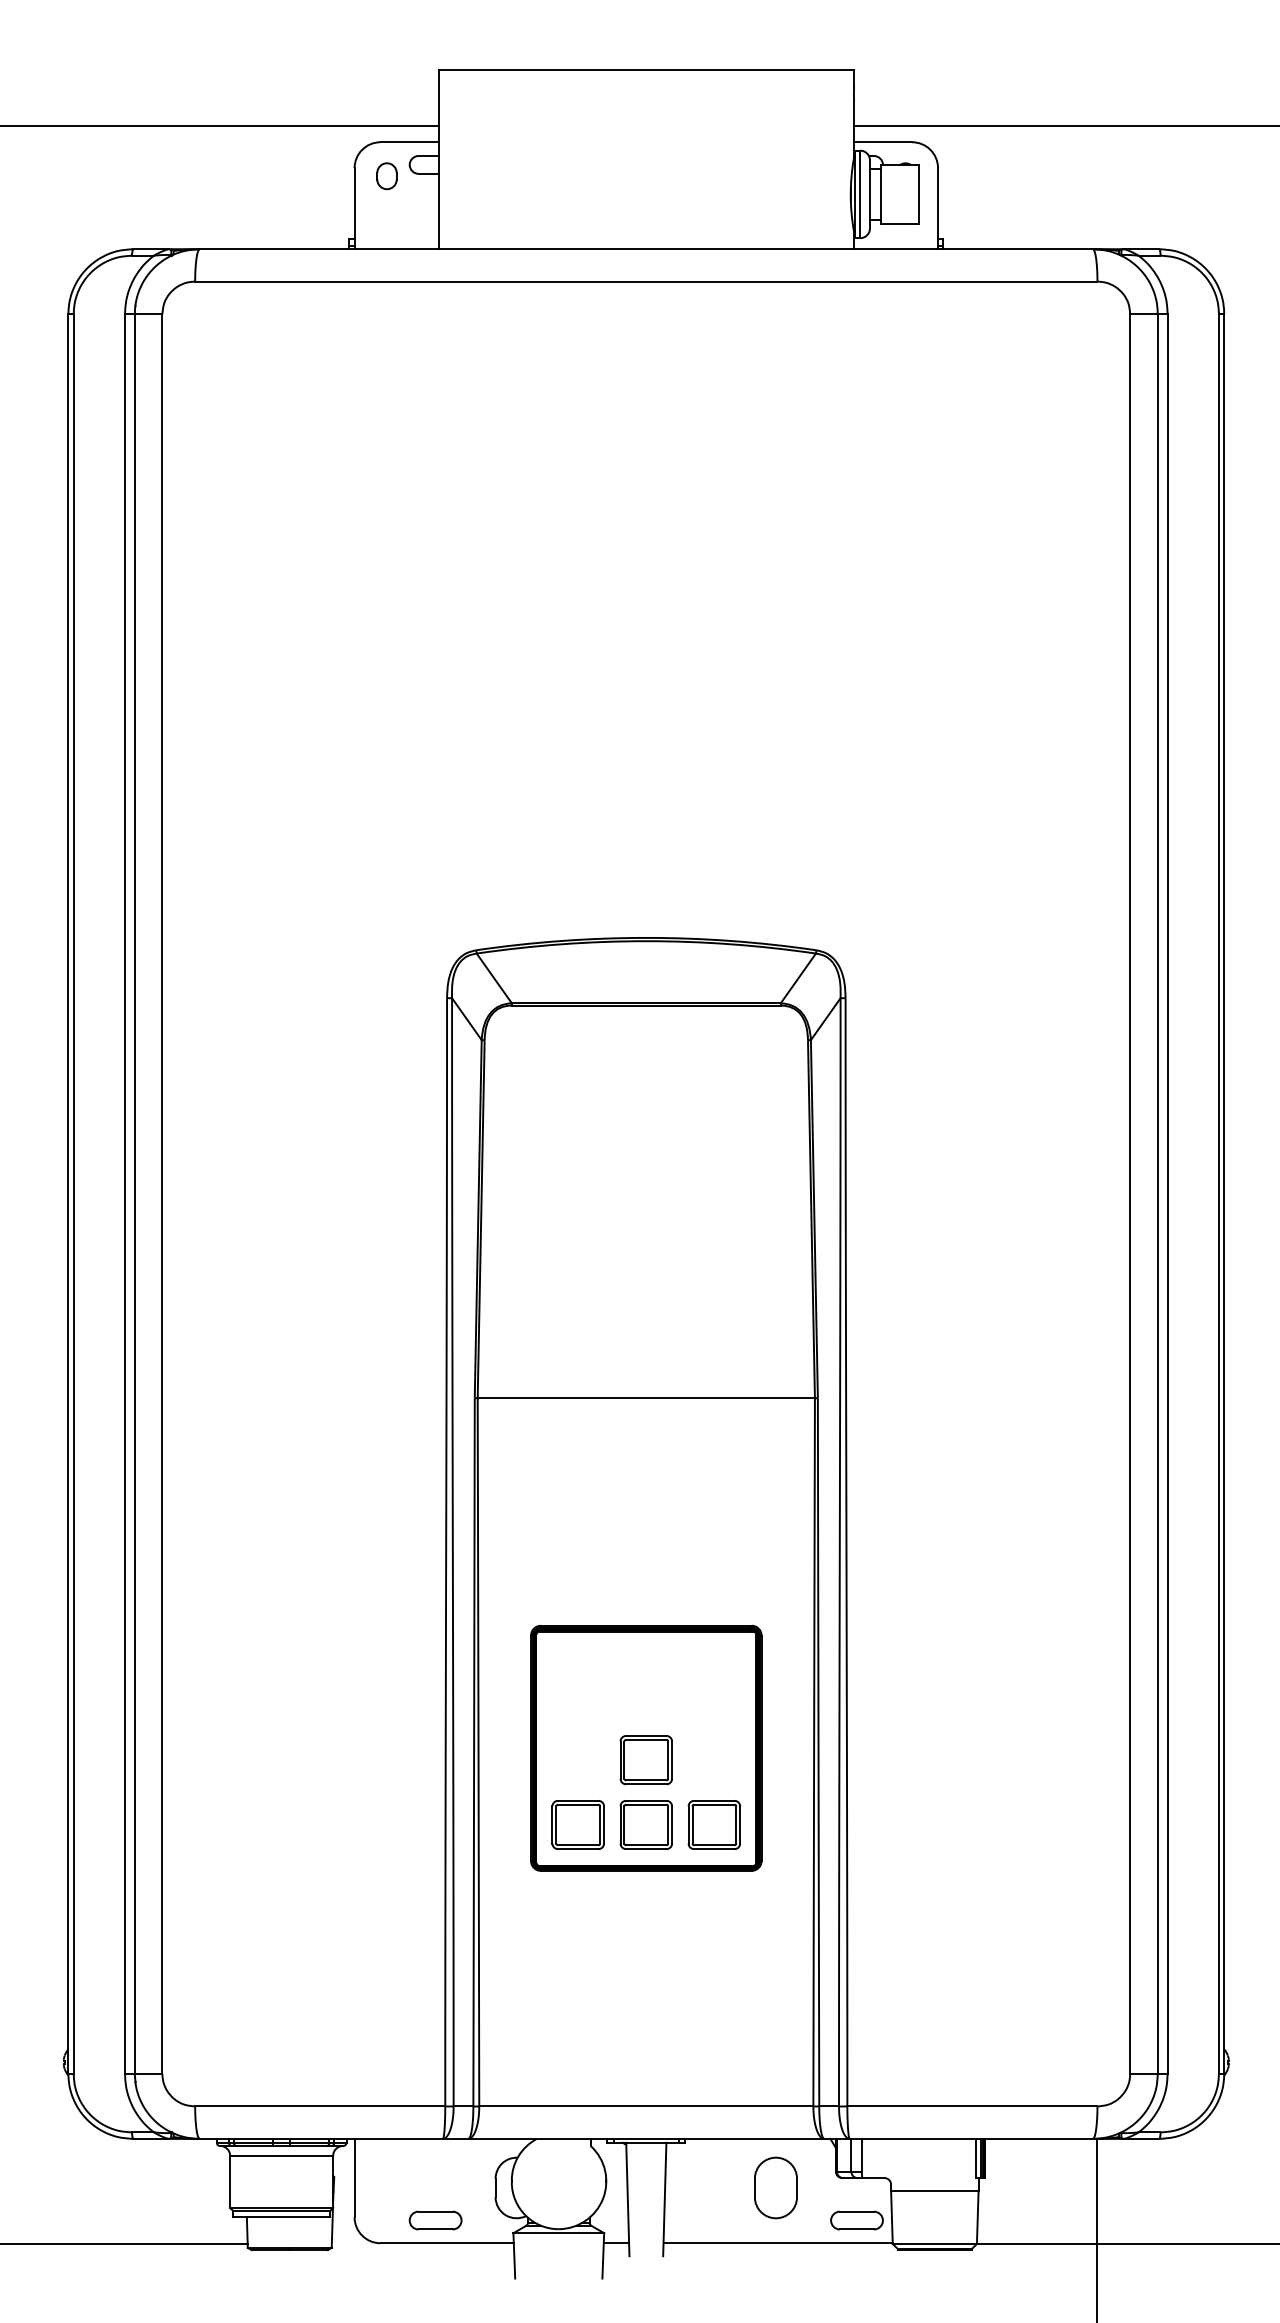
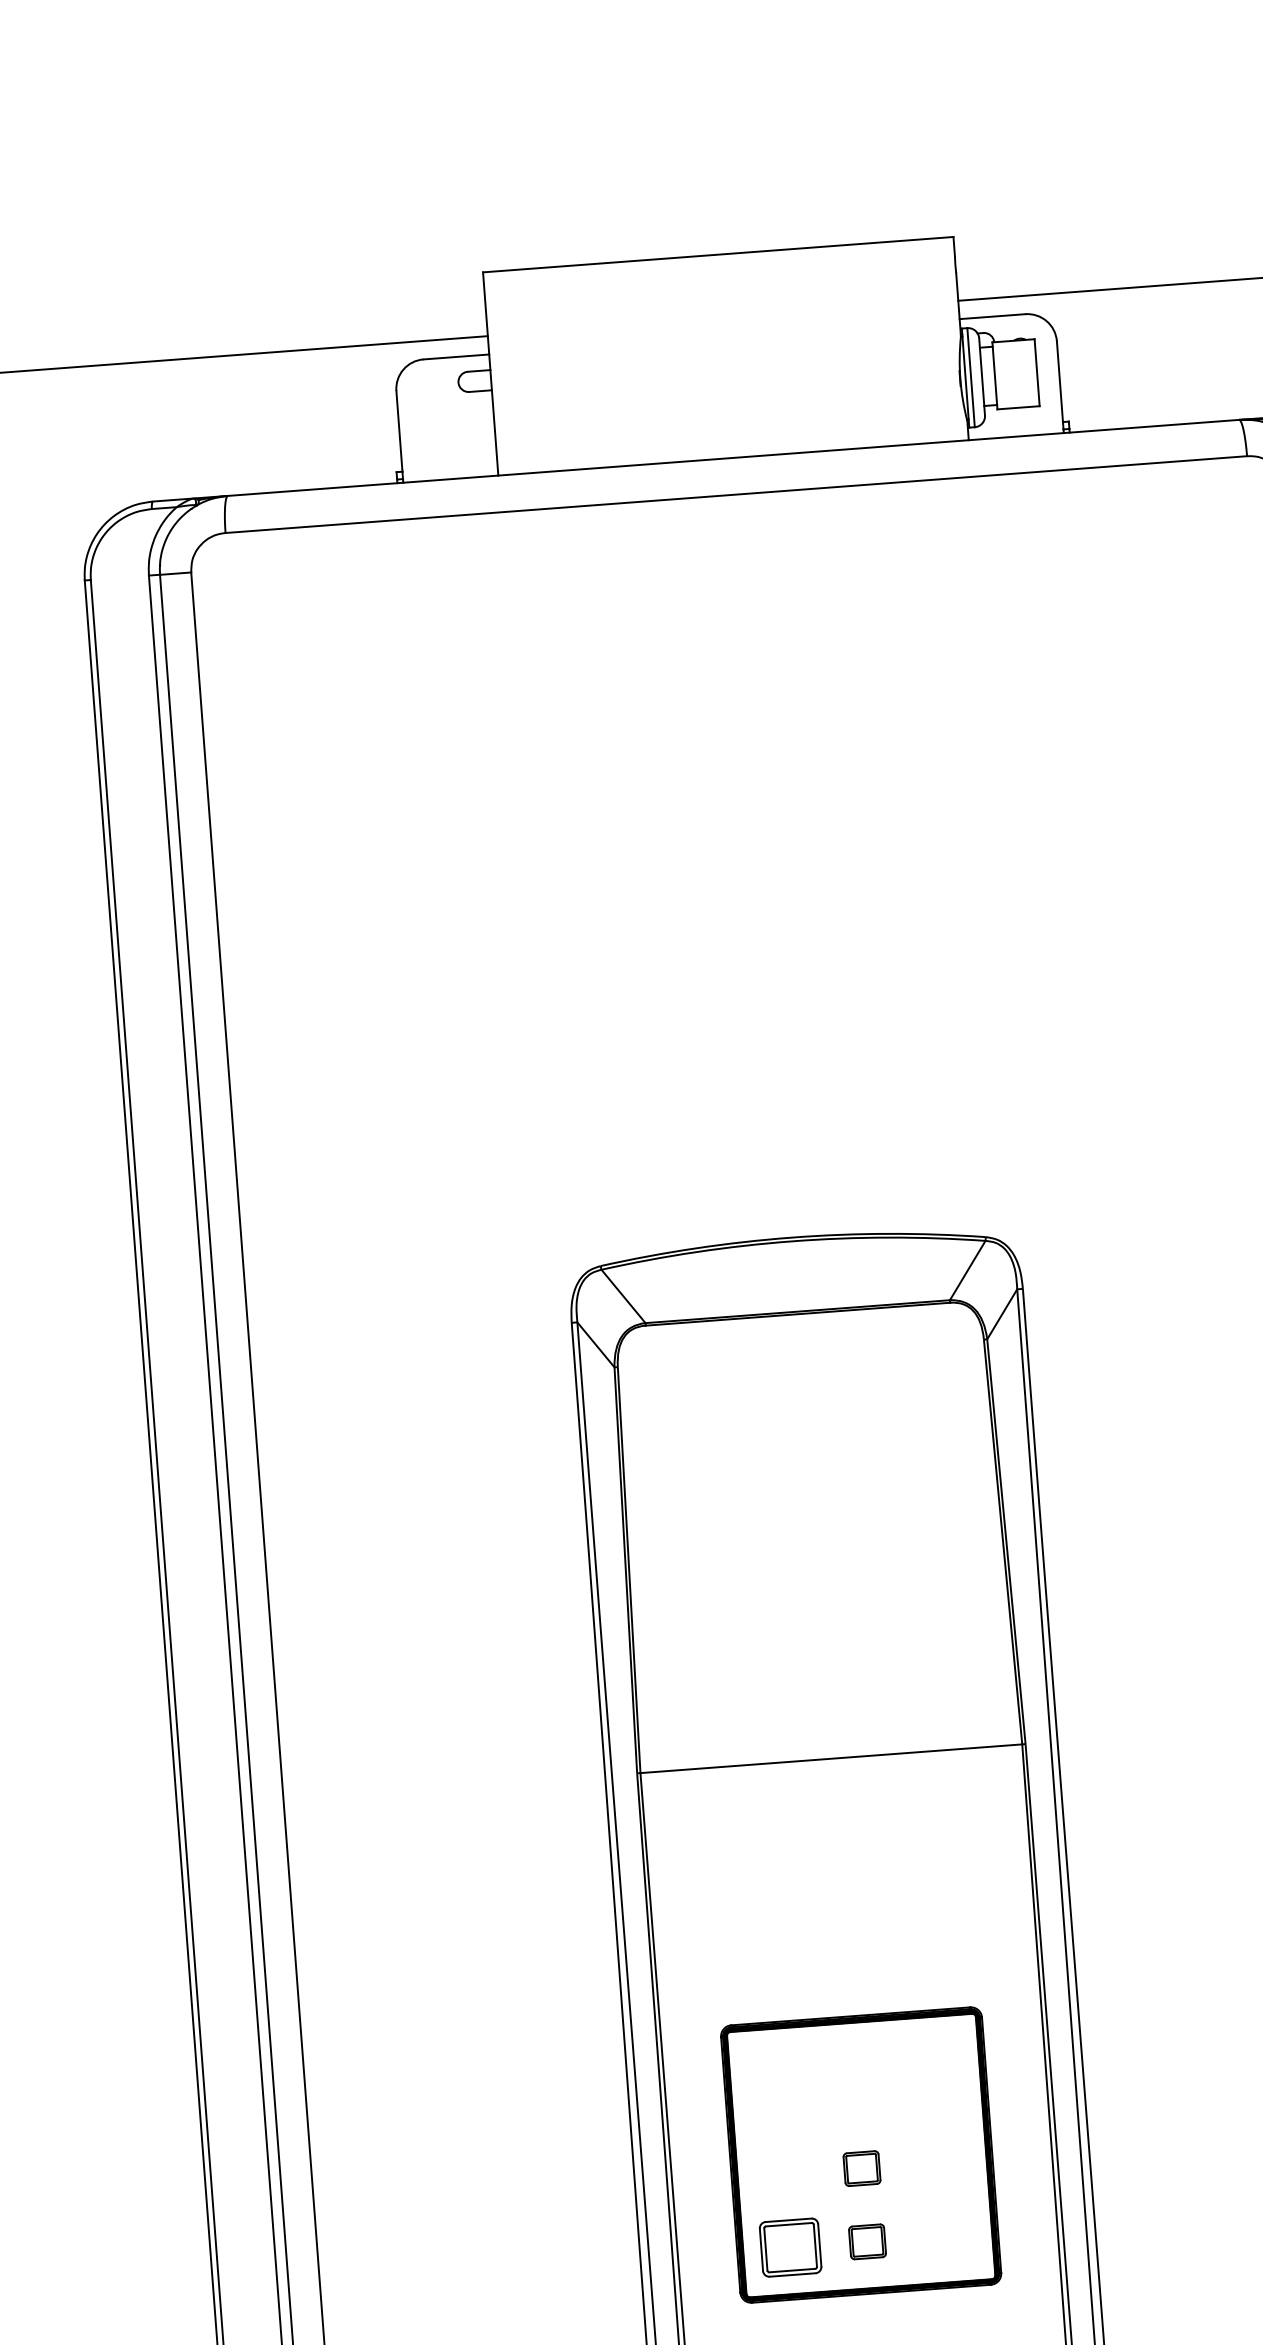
part: (386, 176) -> (433, 397), removed
part: (645, 1760) -> (861, 2168), size x0.6
part: (645, 1824) -> (866, 2241), size x0.6
part: (713, 1824) -> (943, 2235), removed

